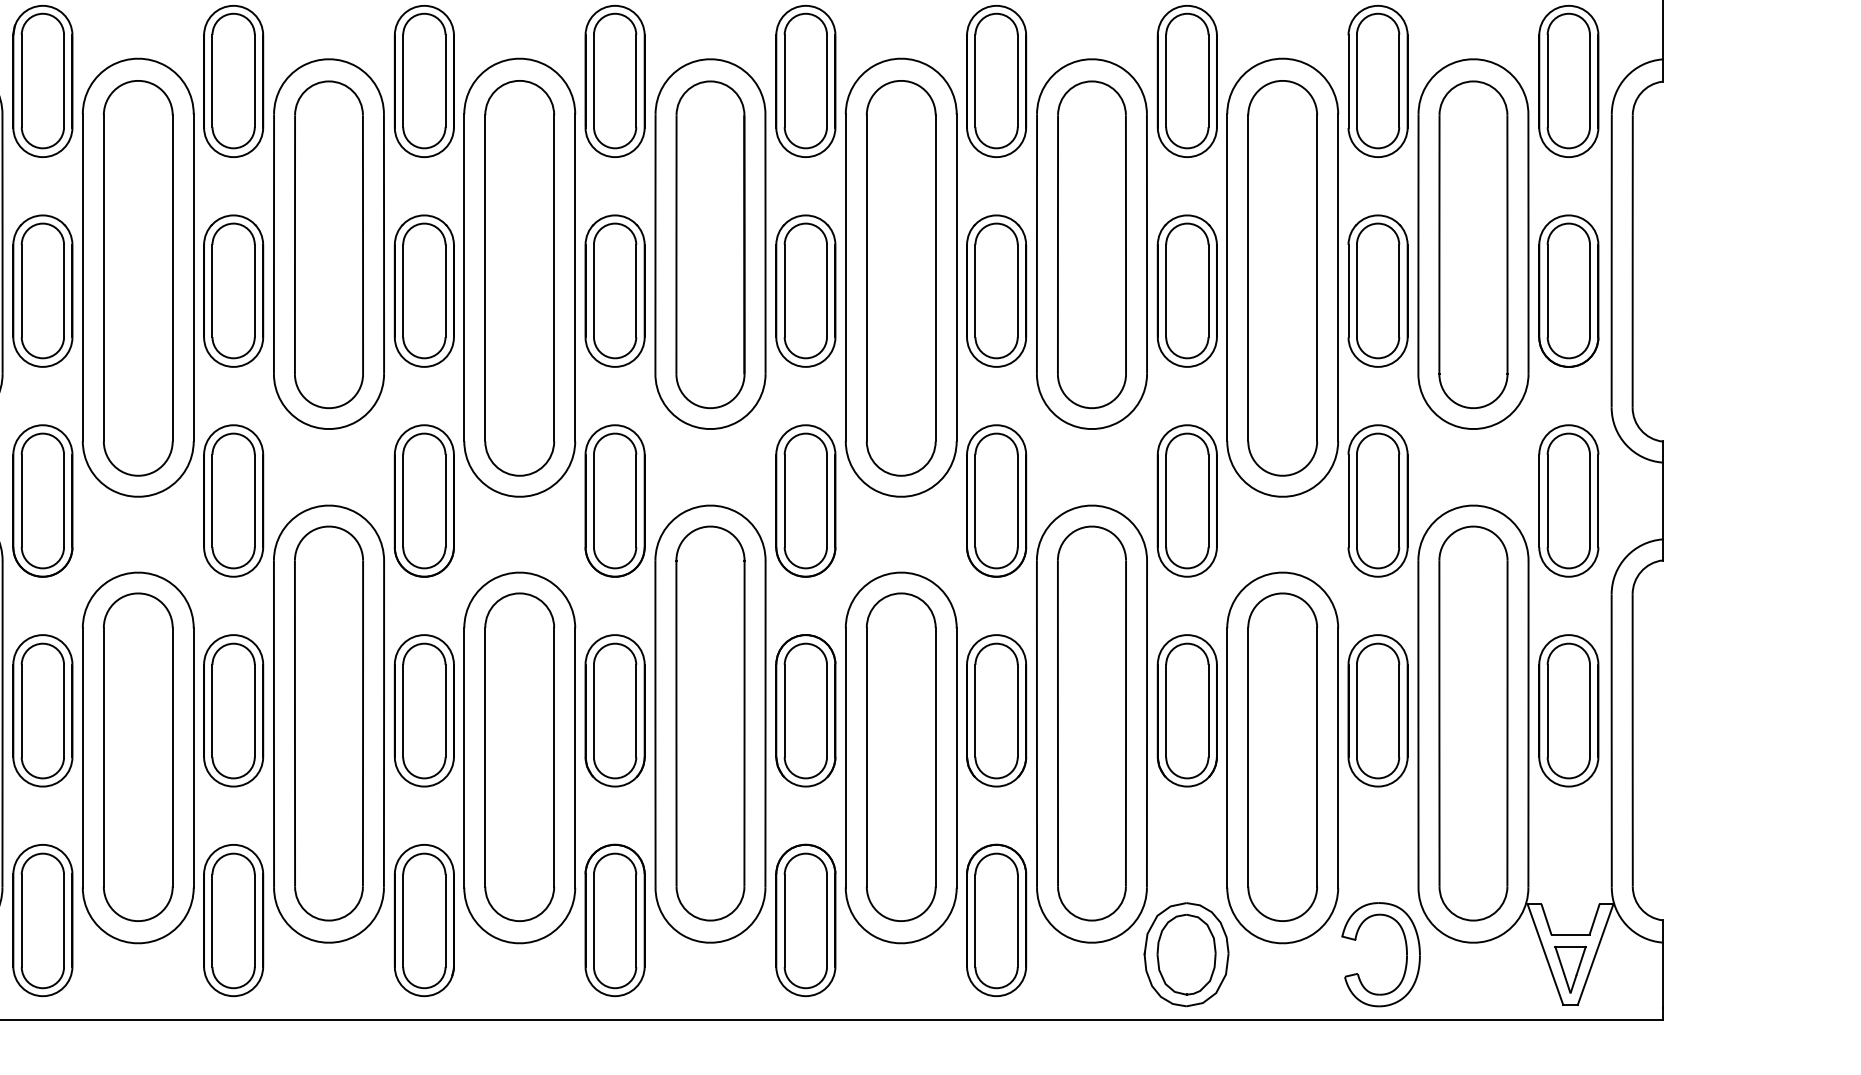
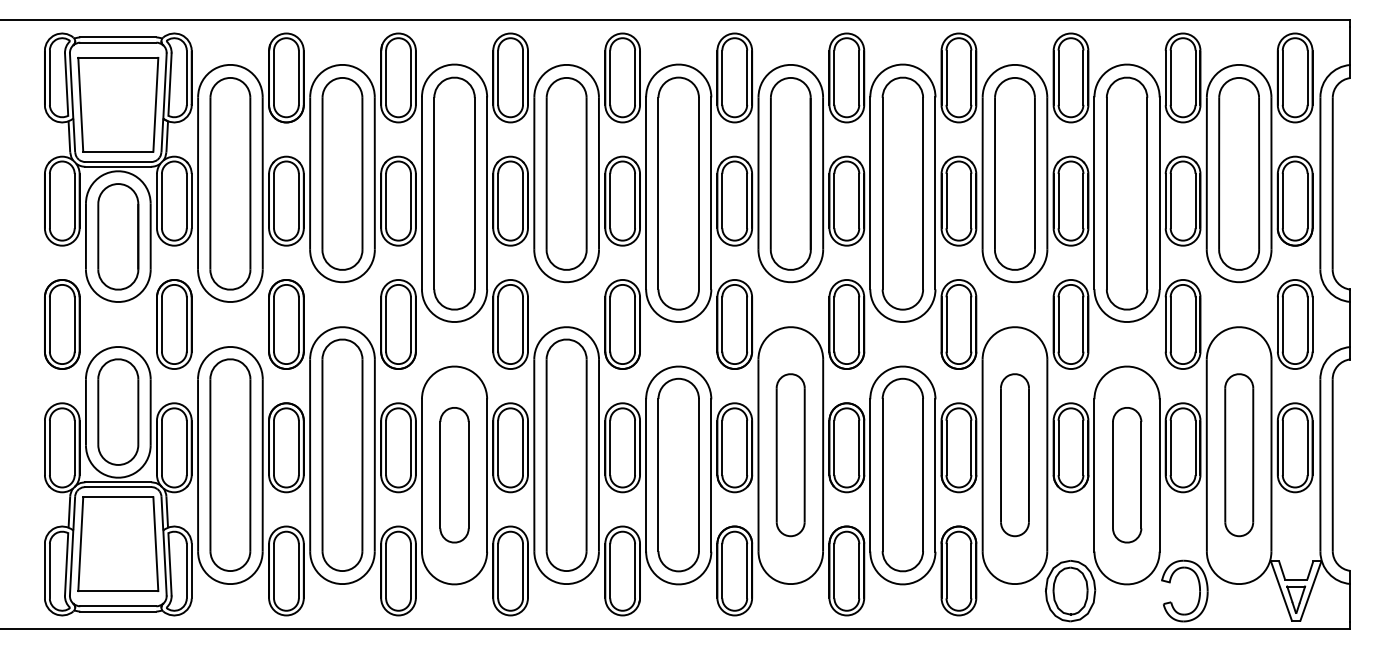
part: (709, 722) -> (790, 454), size x0.7
part: (1091, 722) -> (1014, 454), size x0.7
part: (1474, 722) -> (1239, 454), size x0.7
part: (138, 757) -> (454, 475), size x0.7
part: (1283, 757) -> (1127, 475), size x0.7

